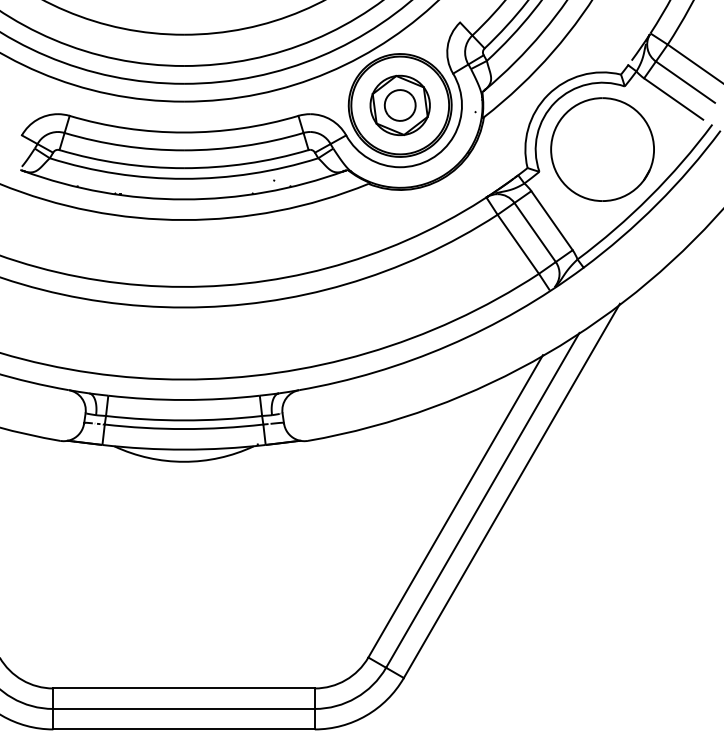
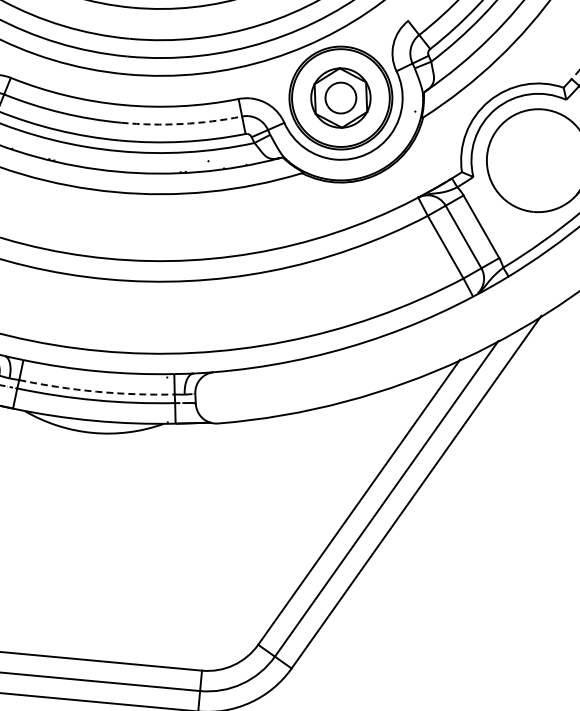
arc: (244, 146) -> (182, 124), solid -> dashed
arc: (184, 420) -> (97, 391), solid -> dashed

